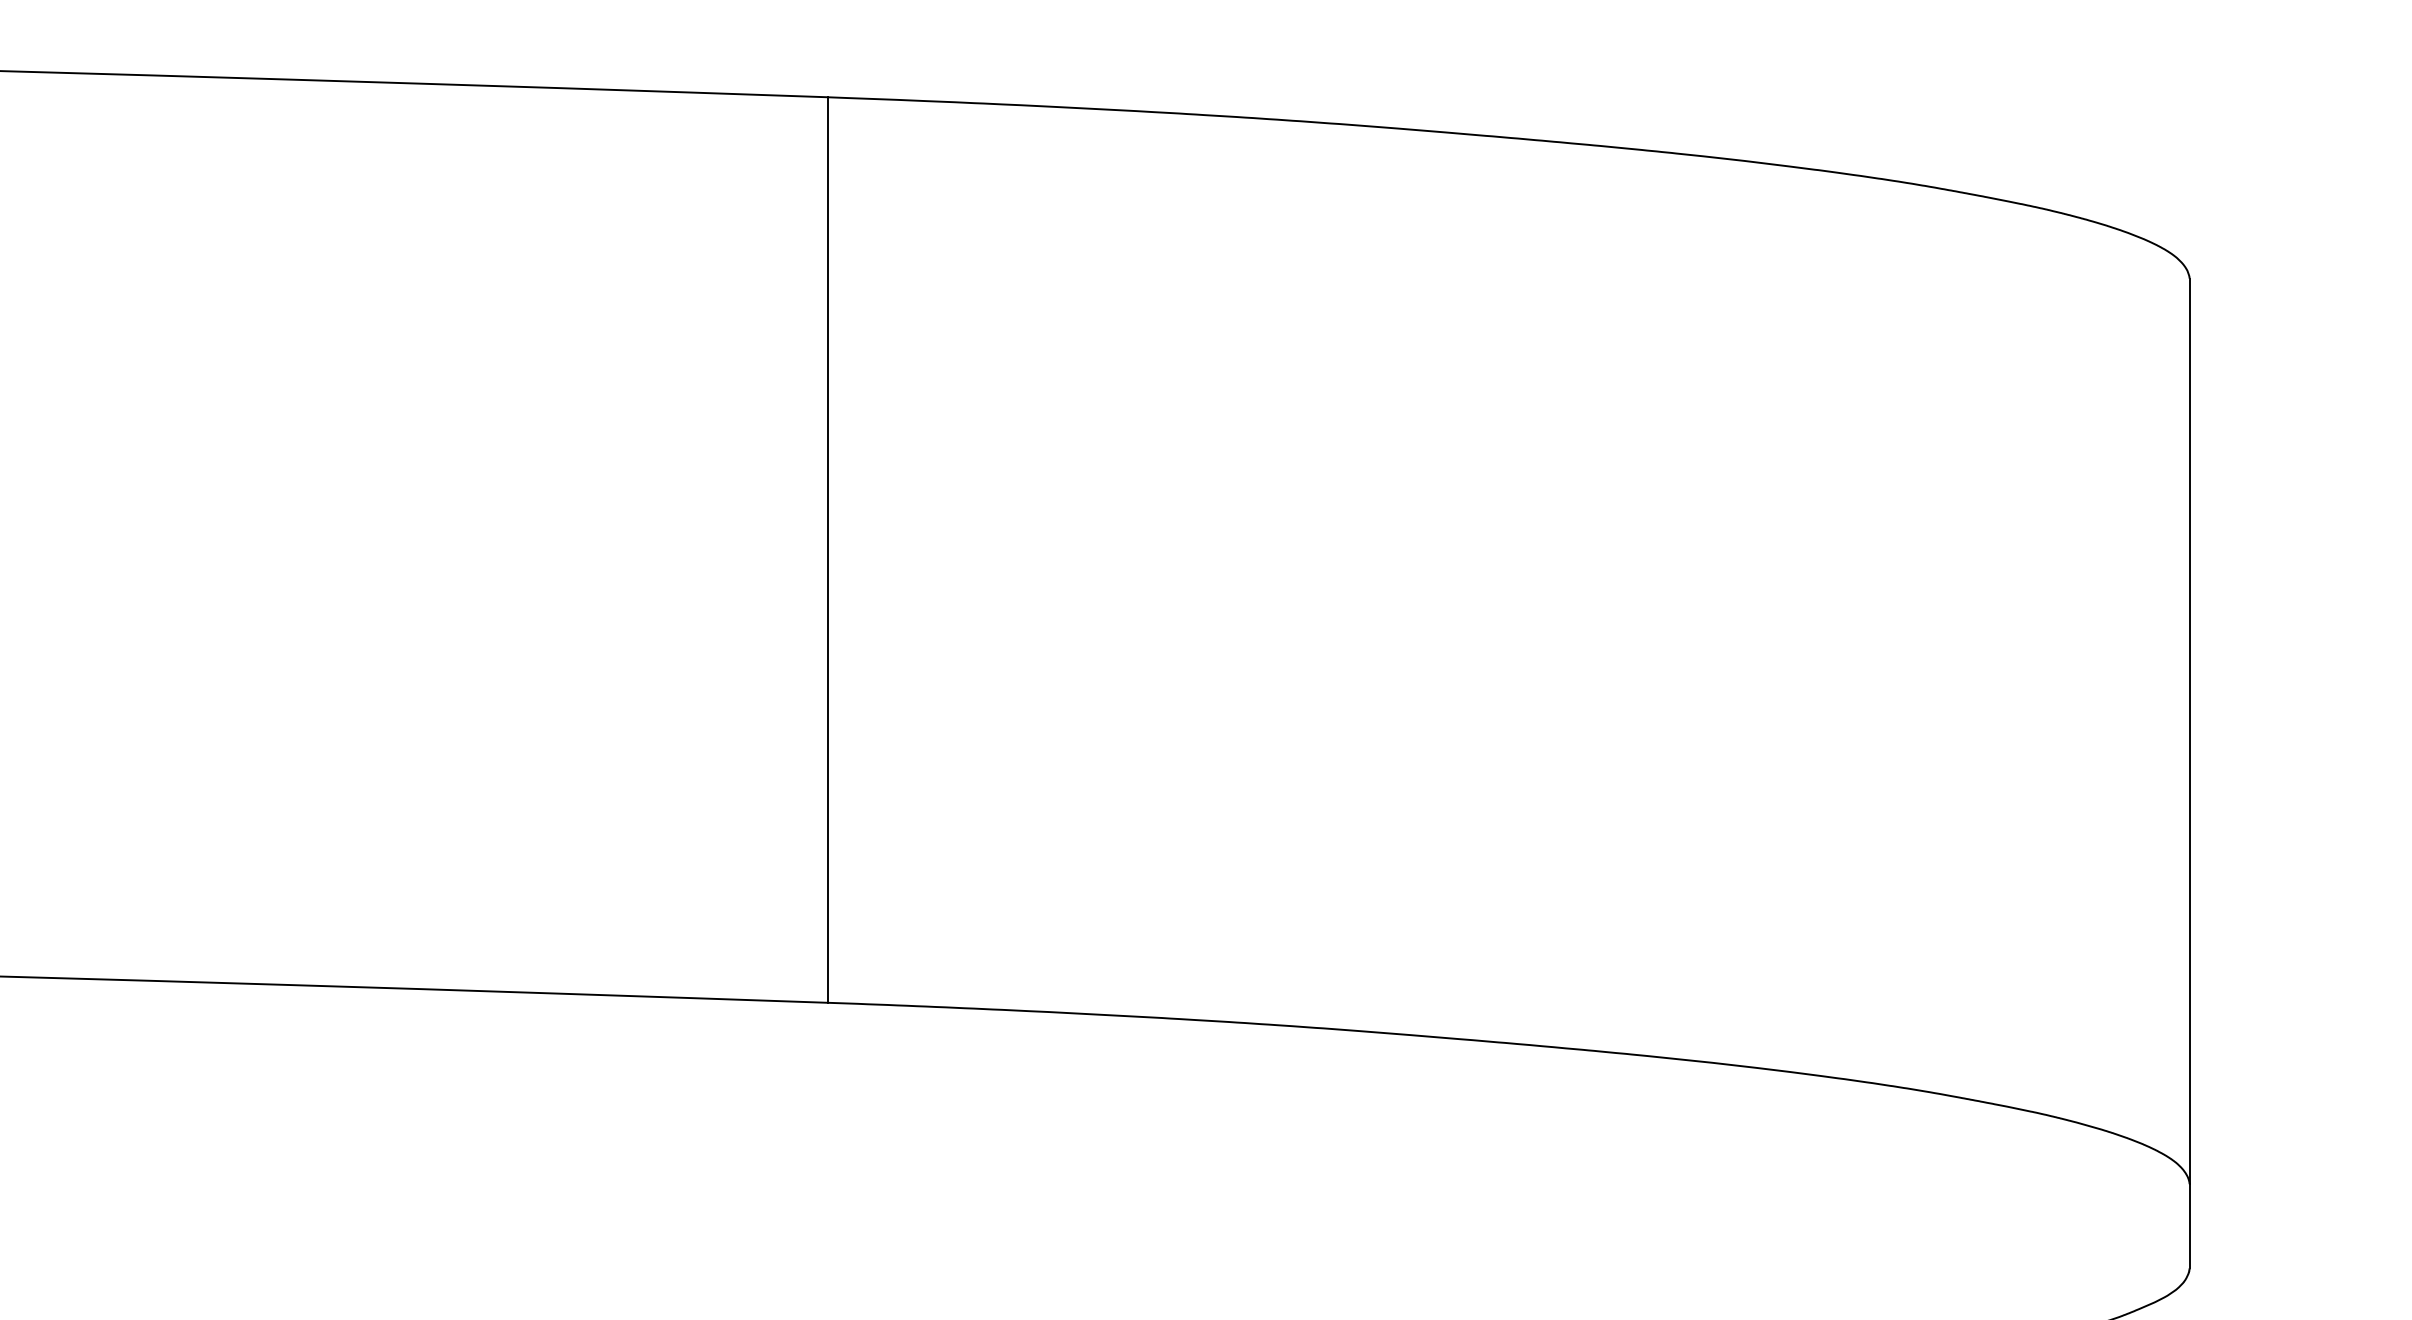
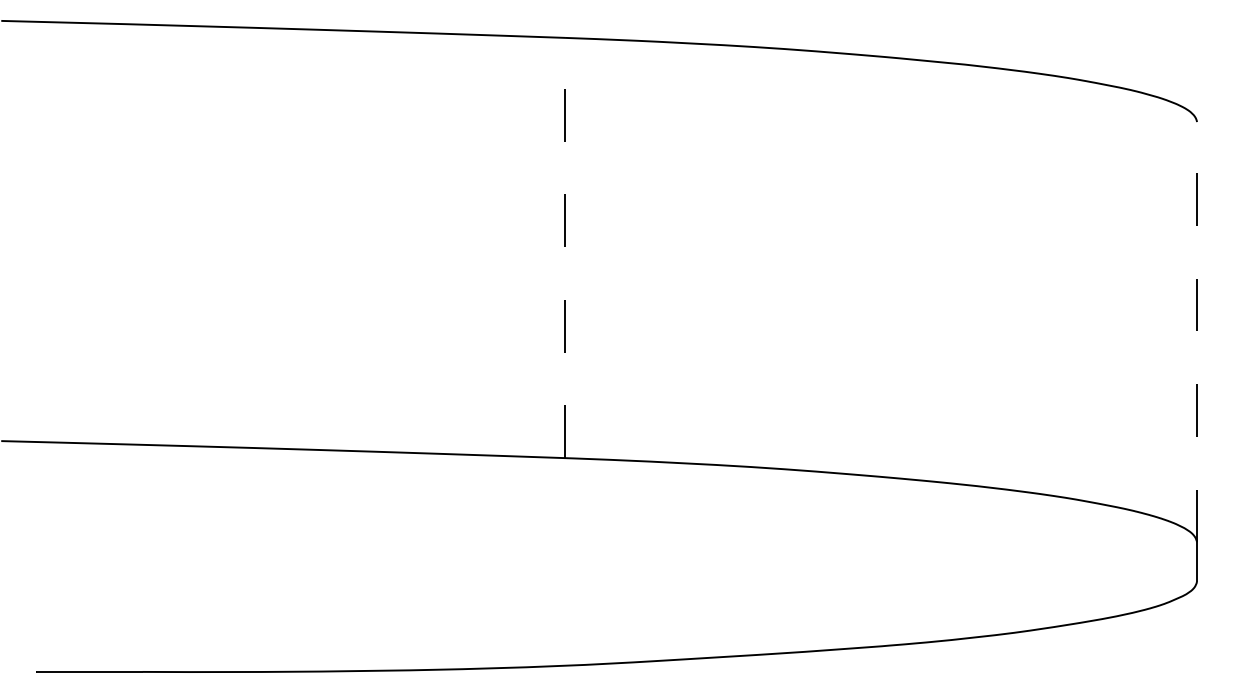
line: (828, 548) -> (565, 247), solid -> dashed
line: (2188, 729) -> (1196, 331), solid -> dashed

